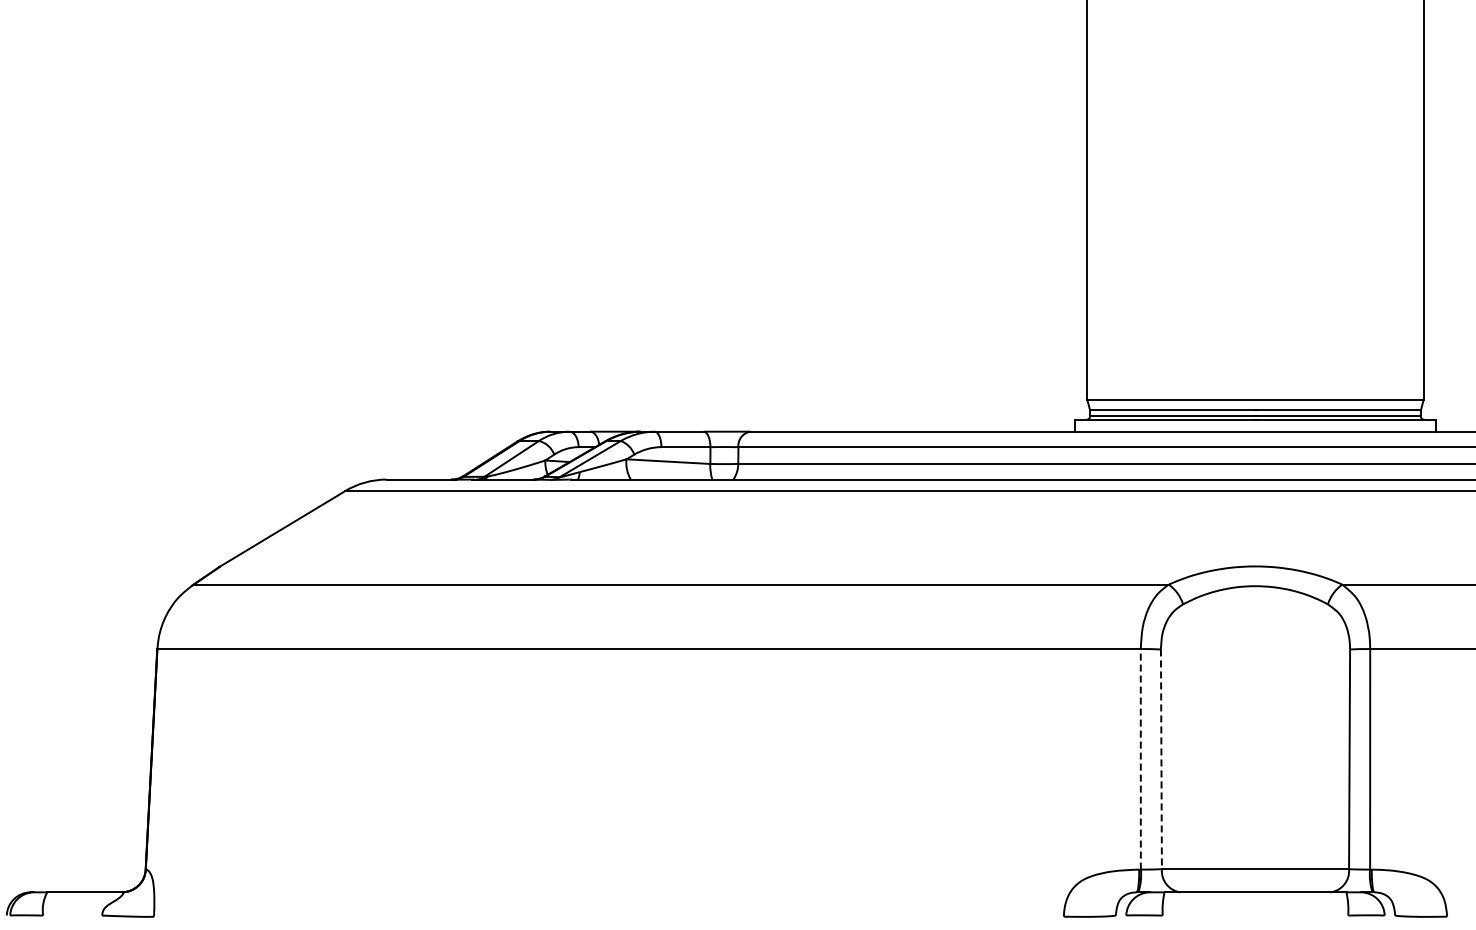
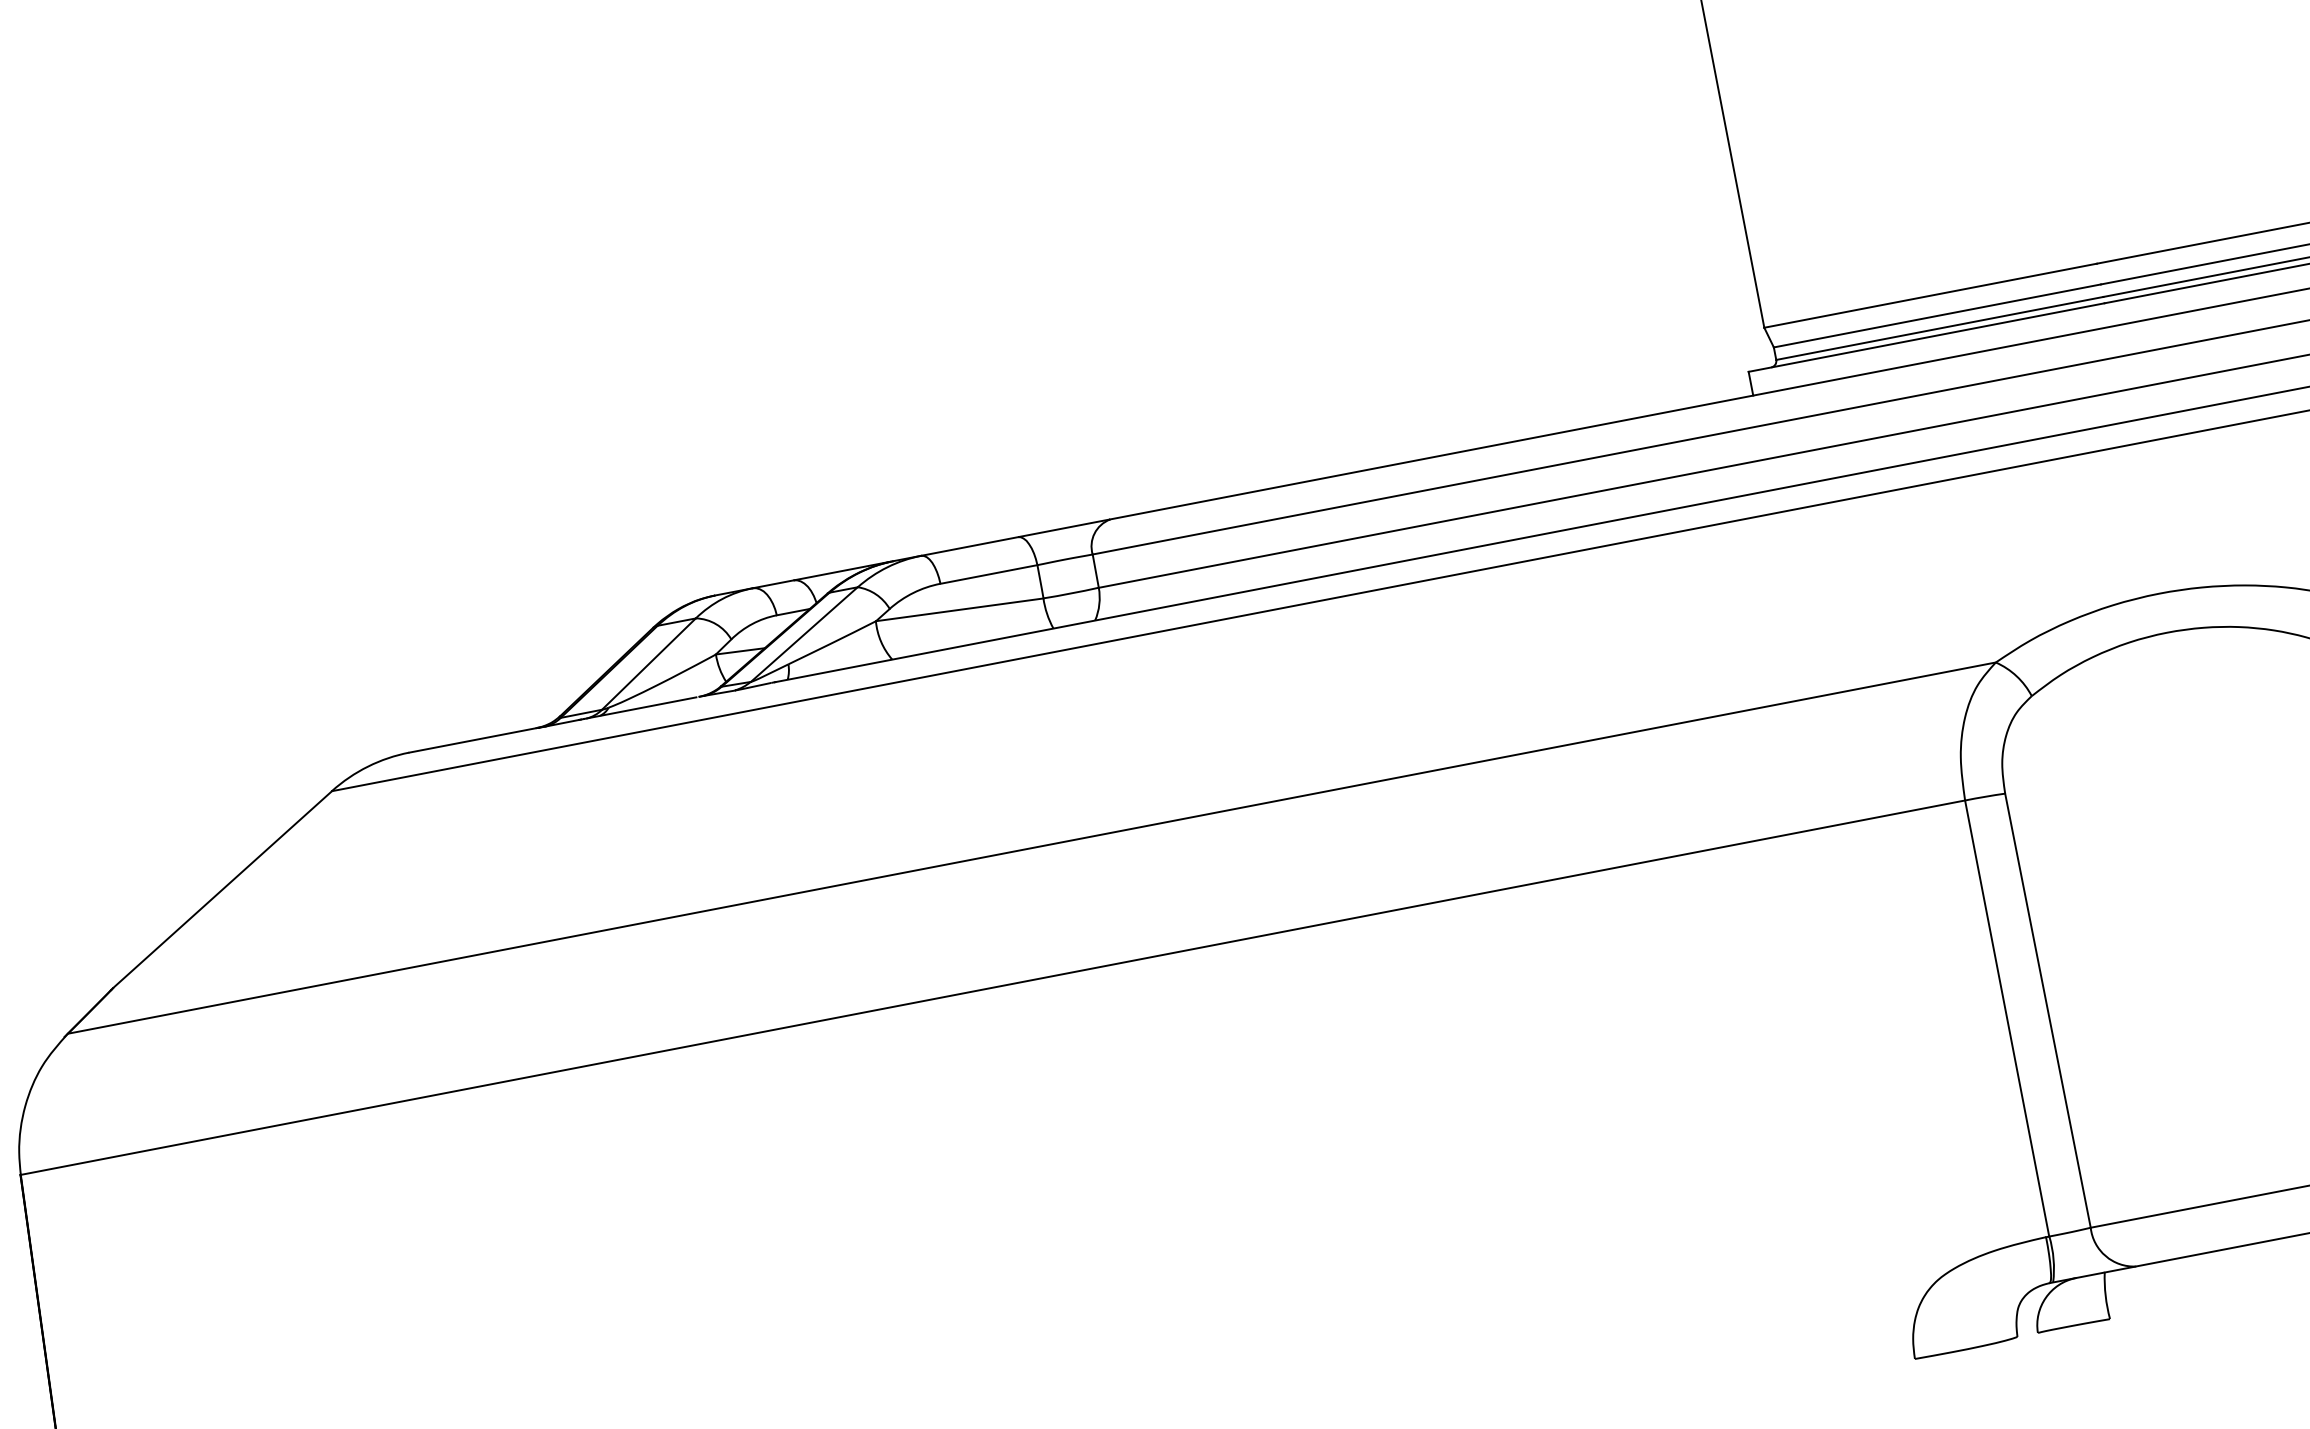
line: (1140, 758) -> (2006, 1017), dashed -> solid
line: (1161, 759) -> (2048, 1011), dashed -> solid

